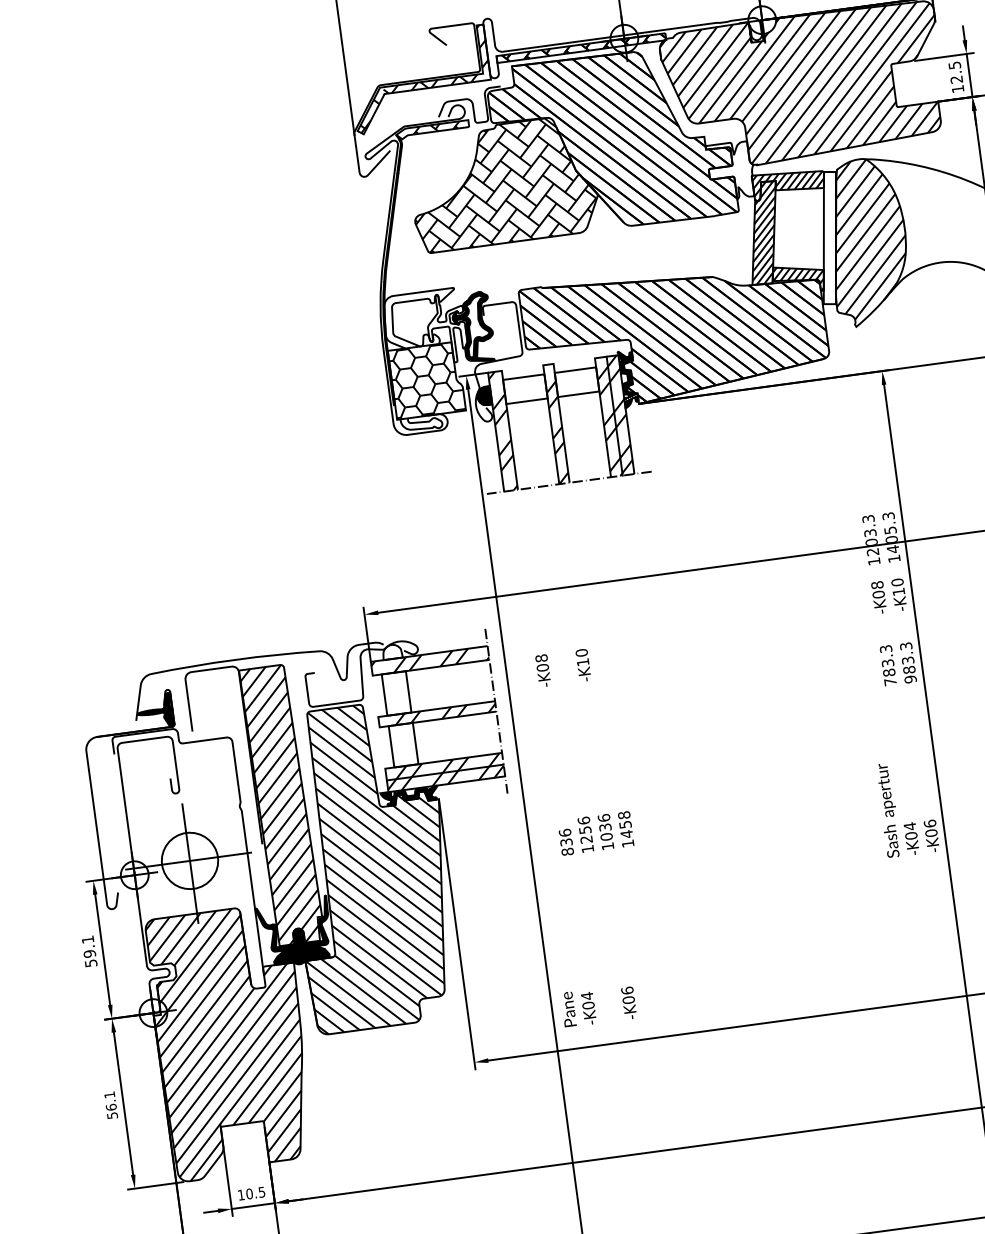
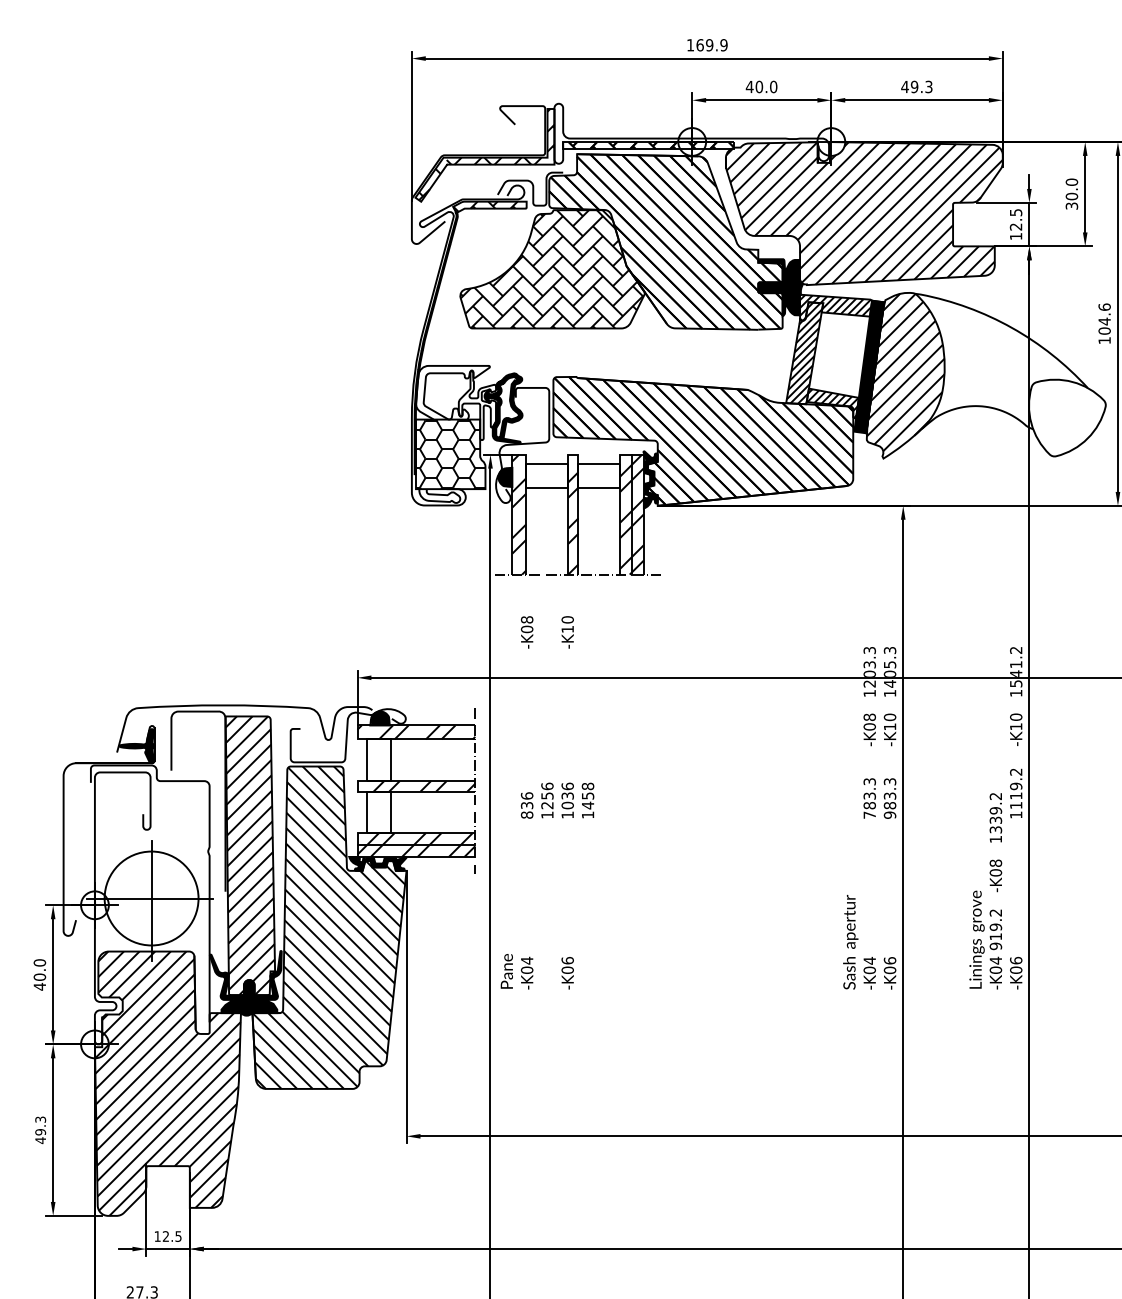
fill: (731, 171) -> (780, 287), added
fill: (830, 237) -> (869, 366), added
fill: (391, 652) -> (379, 718), added
text: (586, 836) -> (547, 802), moved
circle: (189, 860) -> (151, 898), size x1.67
text: (89, 951) -> (39, 974), 59.1 -> 40.0
text: (111, 1105) -> (40, 1130), 56.1 -> 49.3
text: (249, 1194) -> (165, 1236), 10.5 -> 12.5

